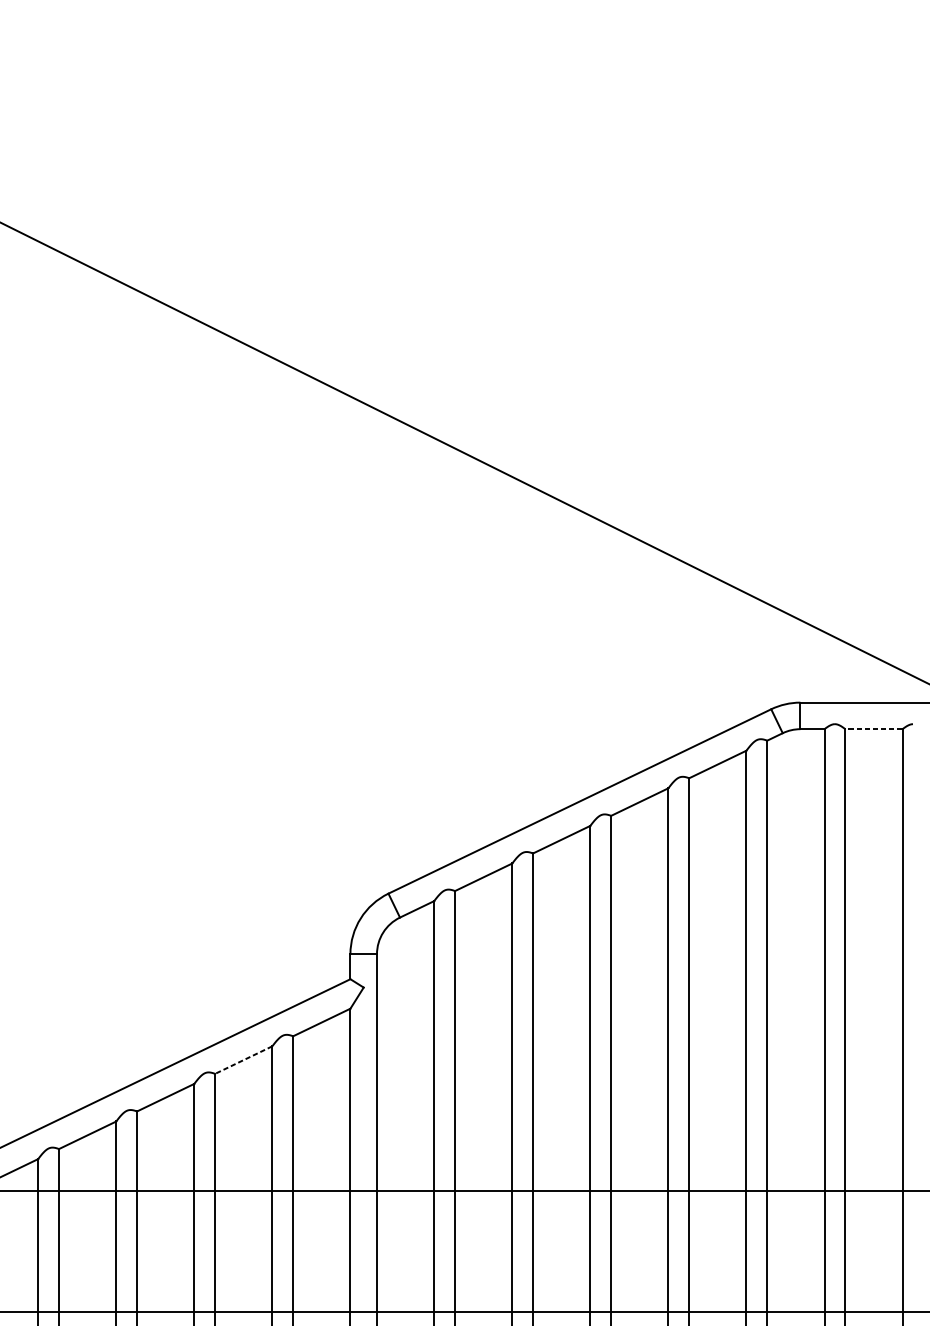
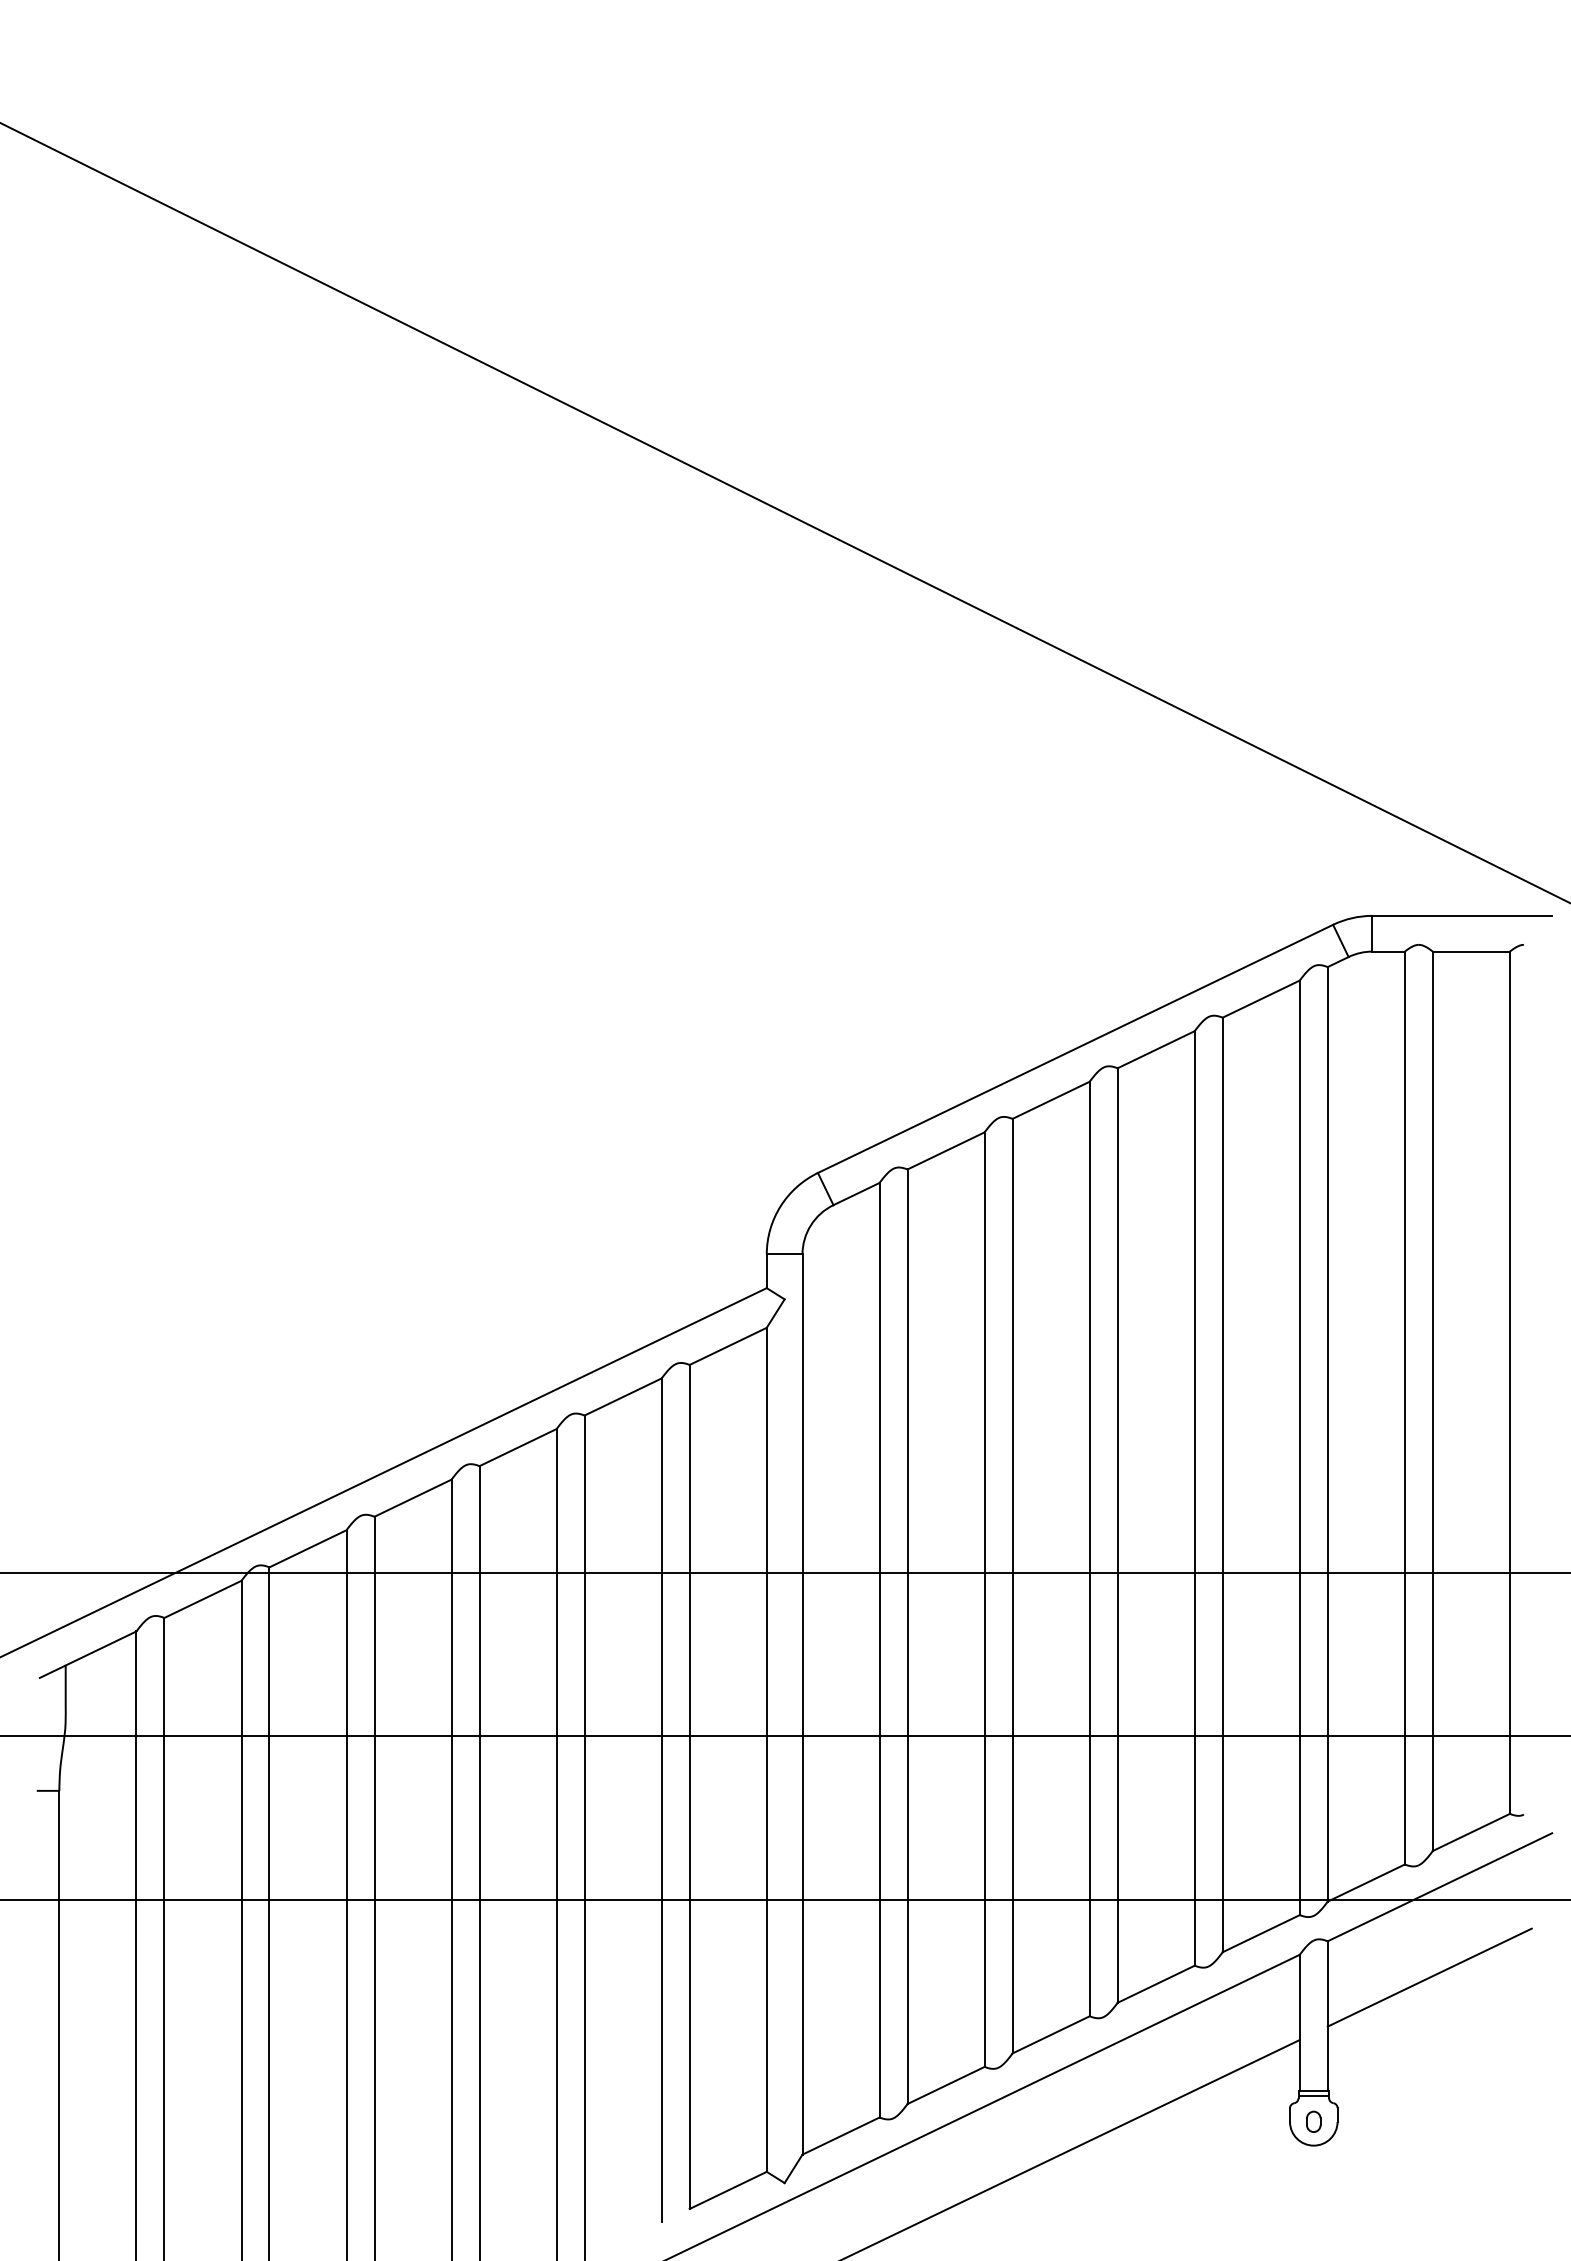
line: (874, 729) -> (1471, 951), dashed -> solid
line: (243, 1059) -> (623, 1396), dashed -> solid

